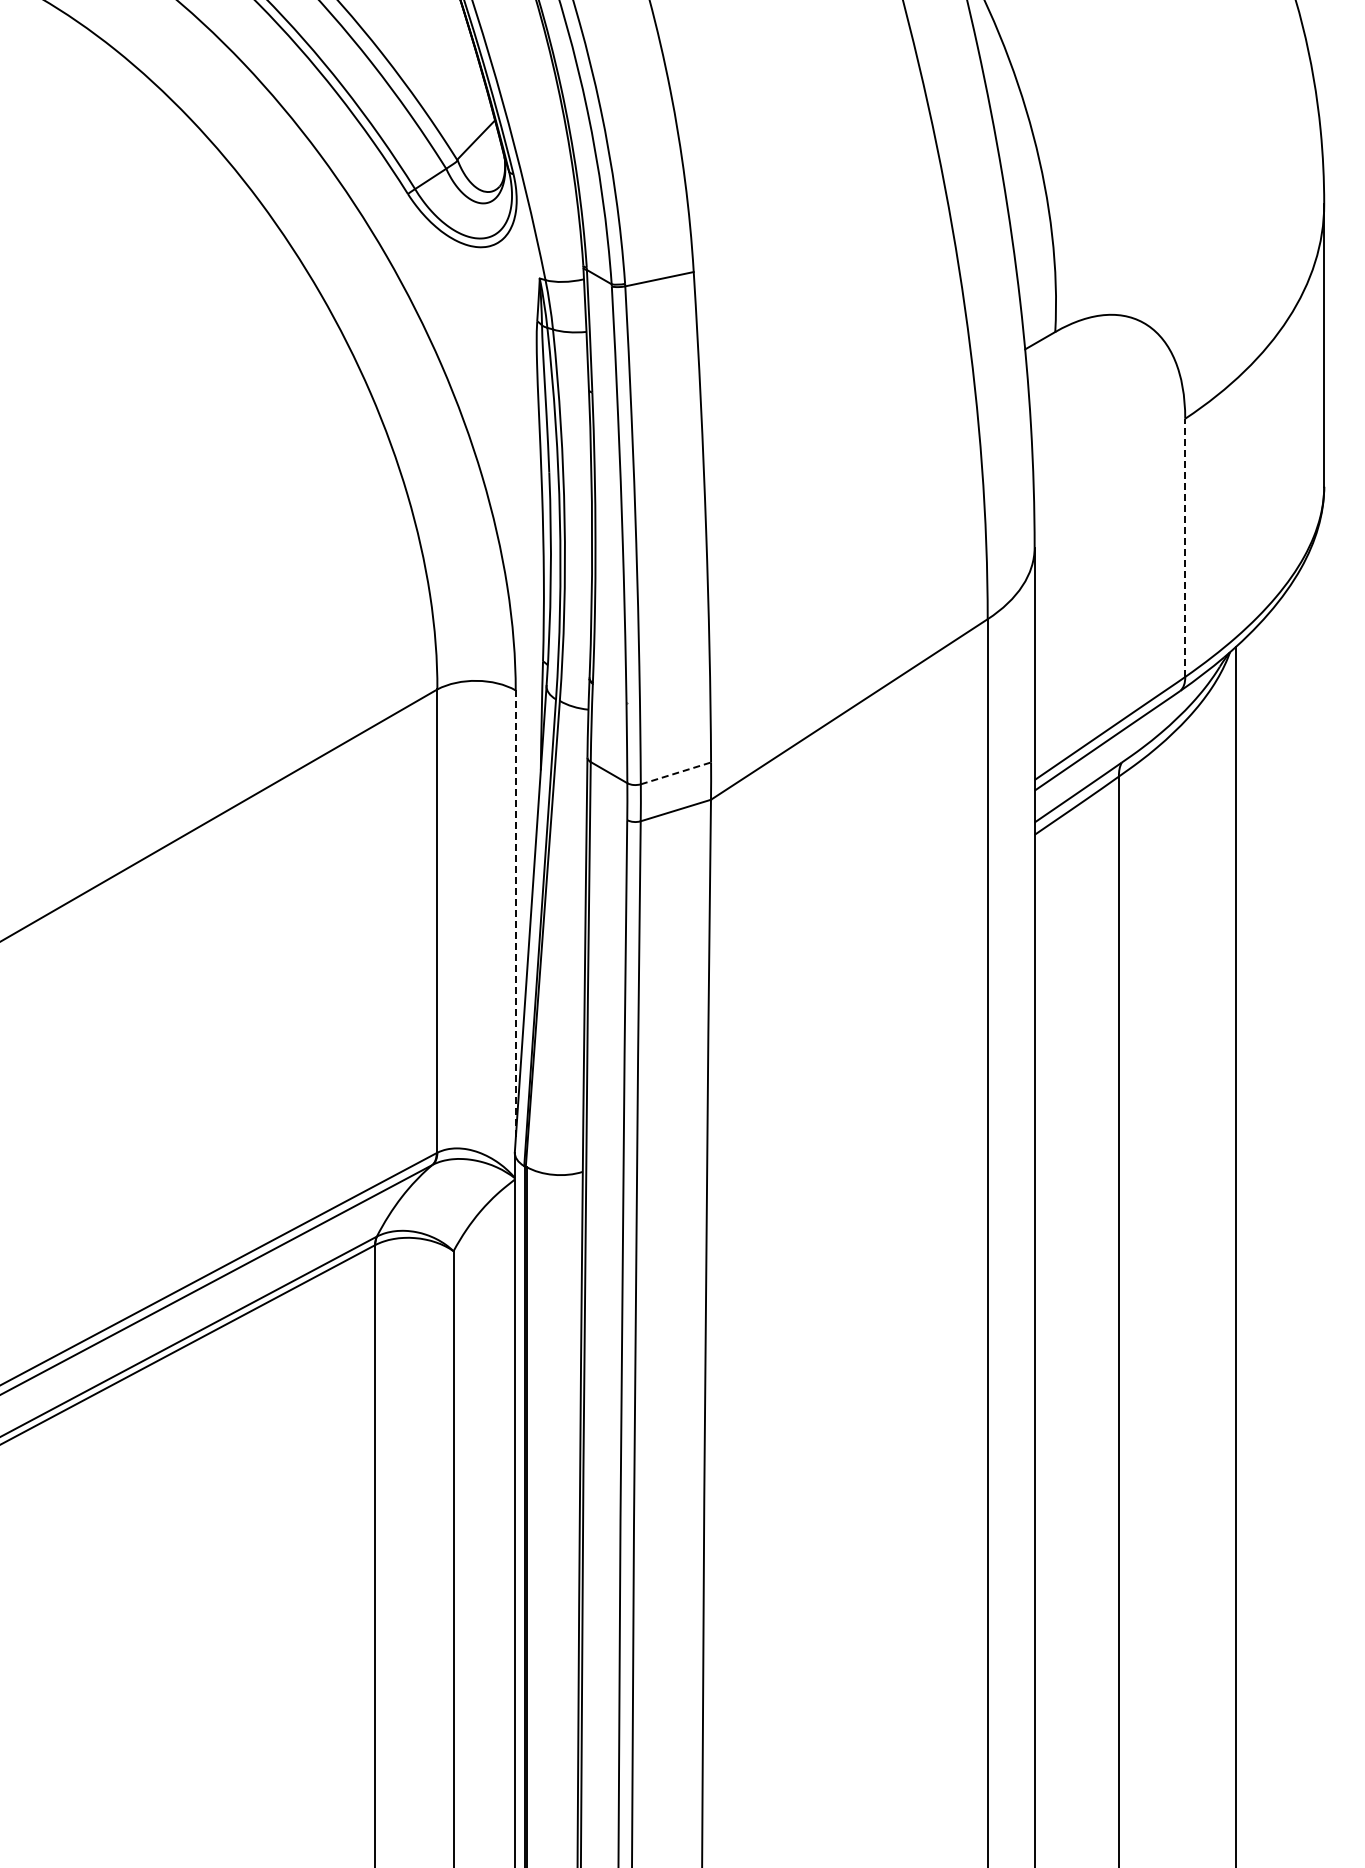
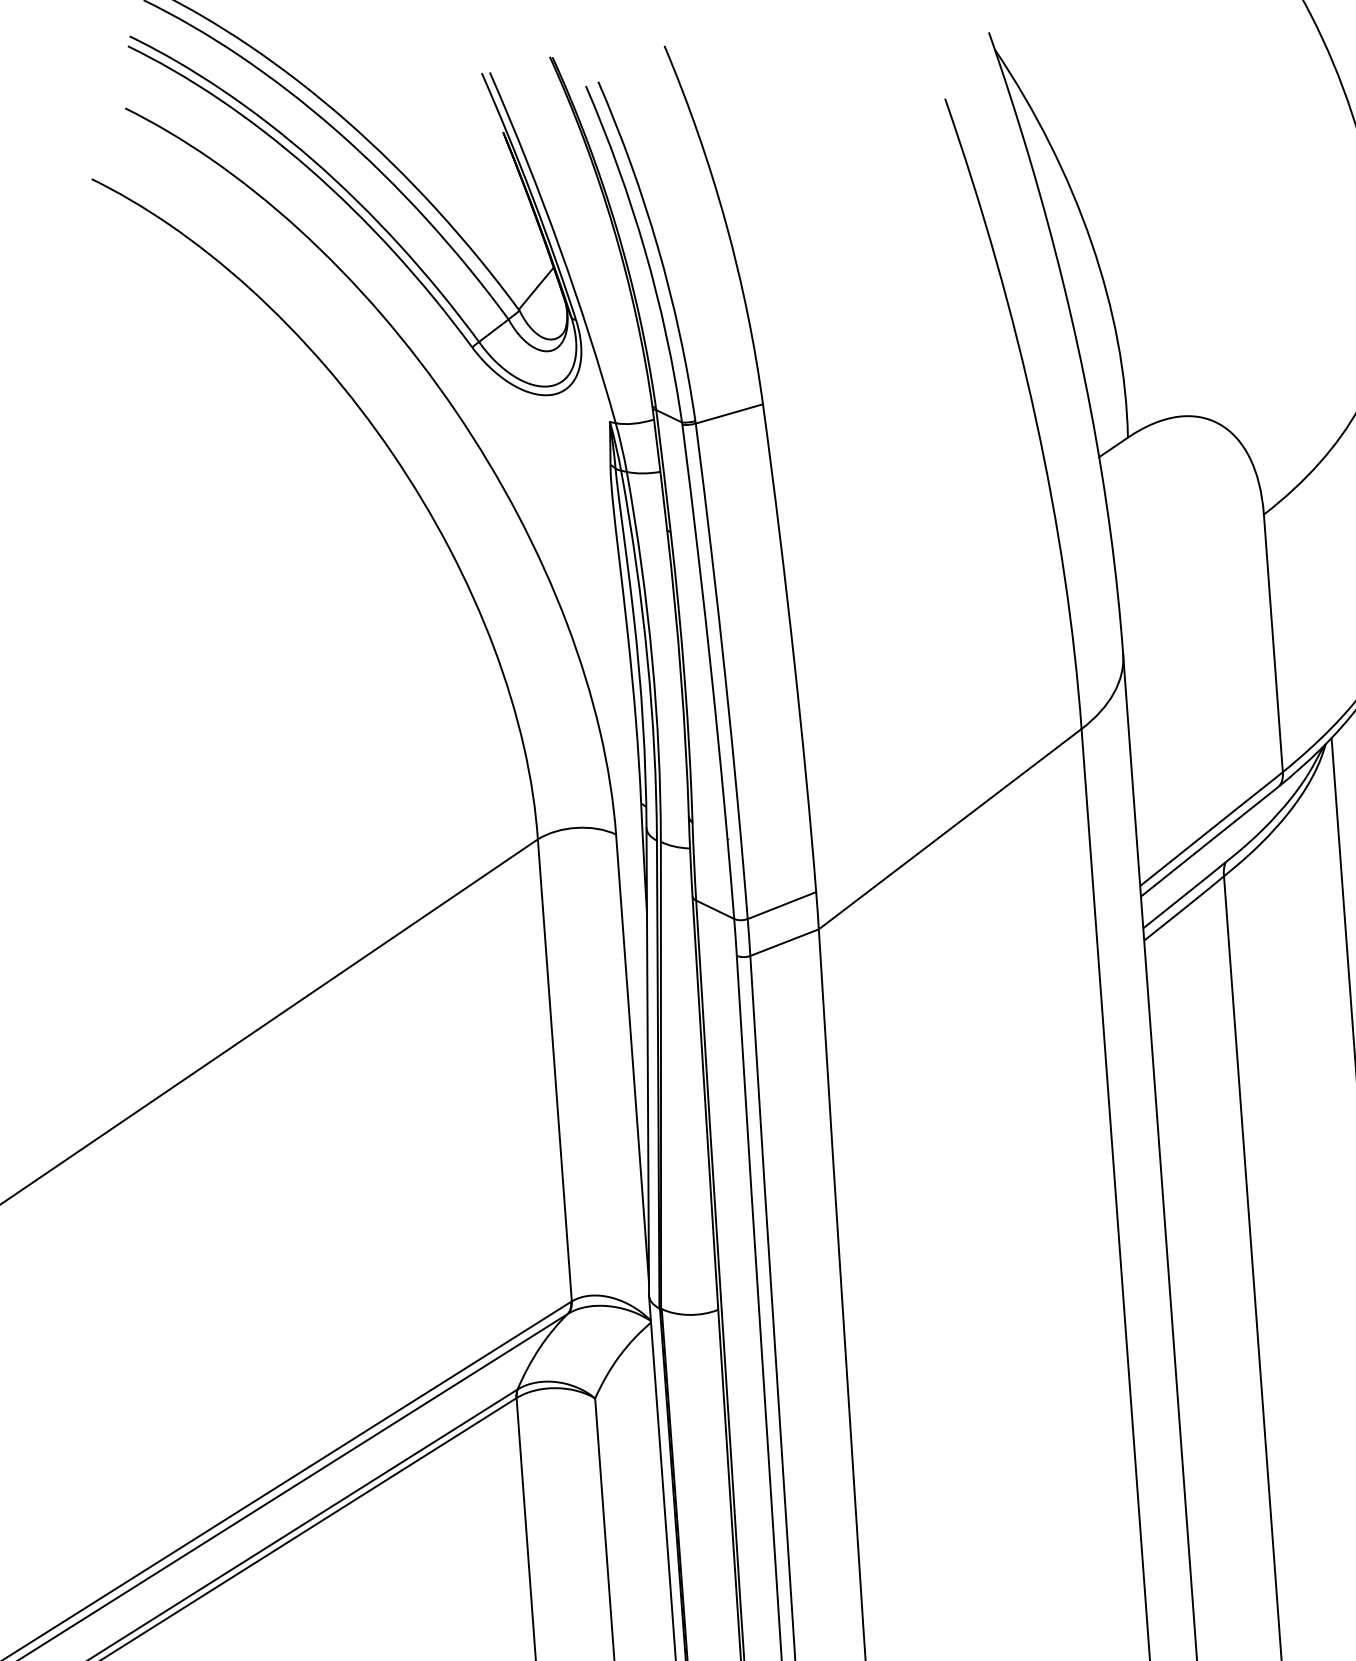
line: (1185, 547) -> (1273, 642), dashed -> solid
line: (675, 773) -> (781, 905), dashed -> solid
line: (515, 915) -> (632, 1059), dashed -> solid

